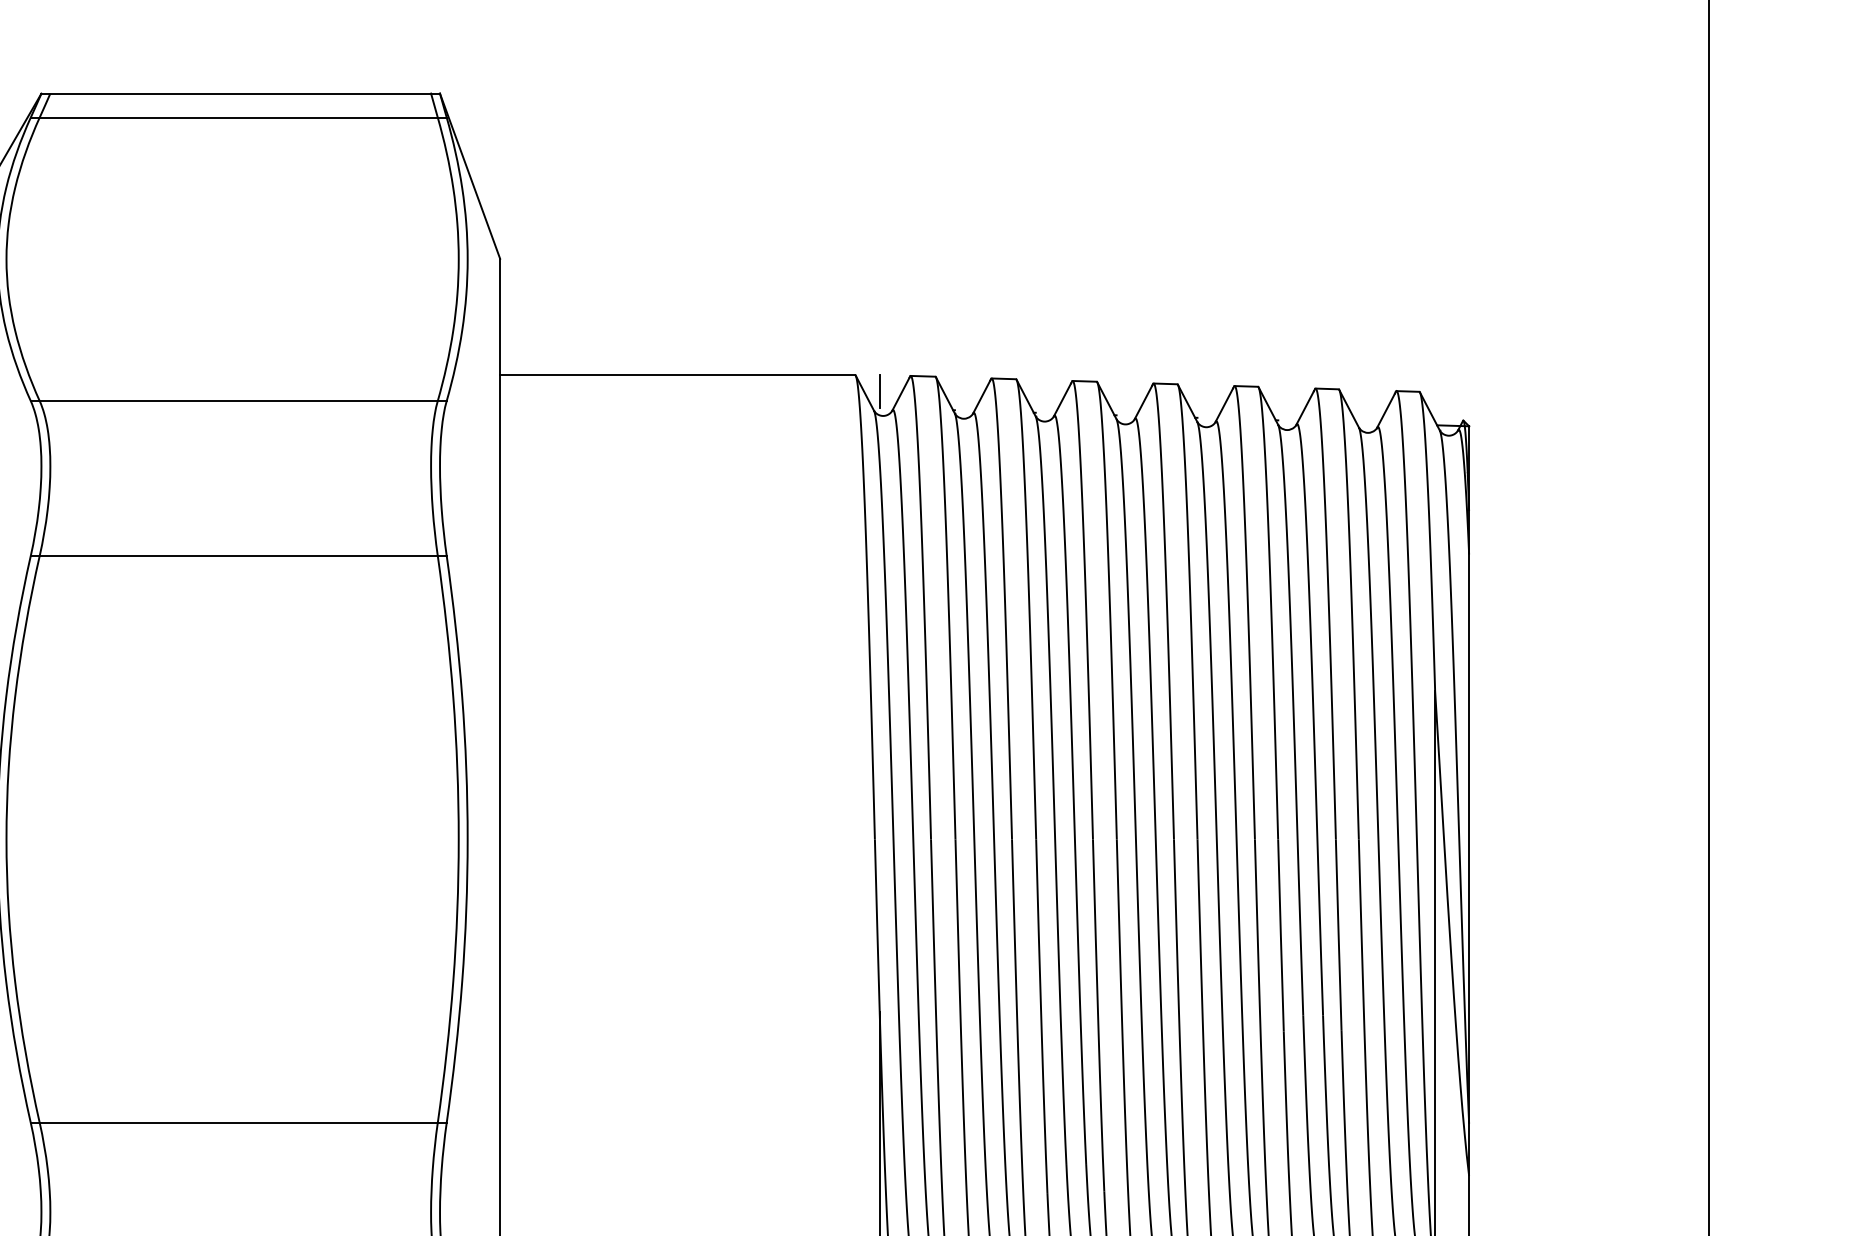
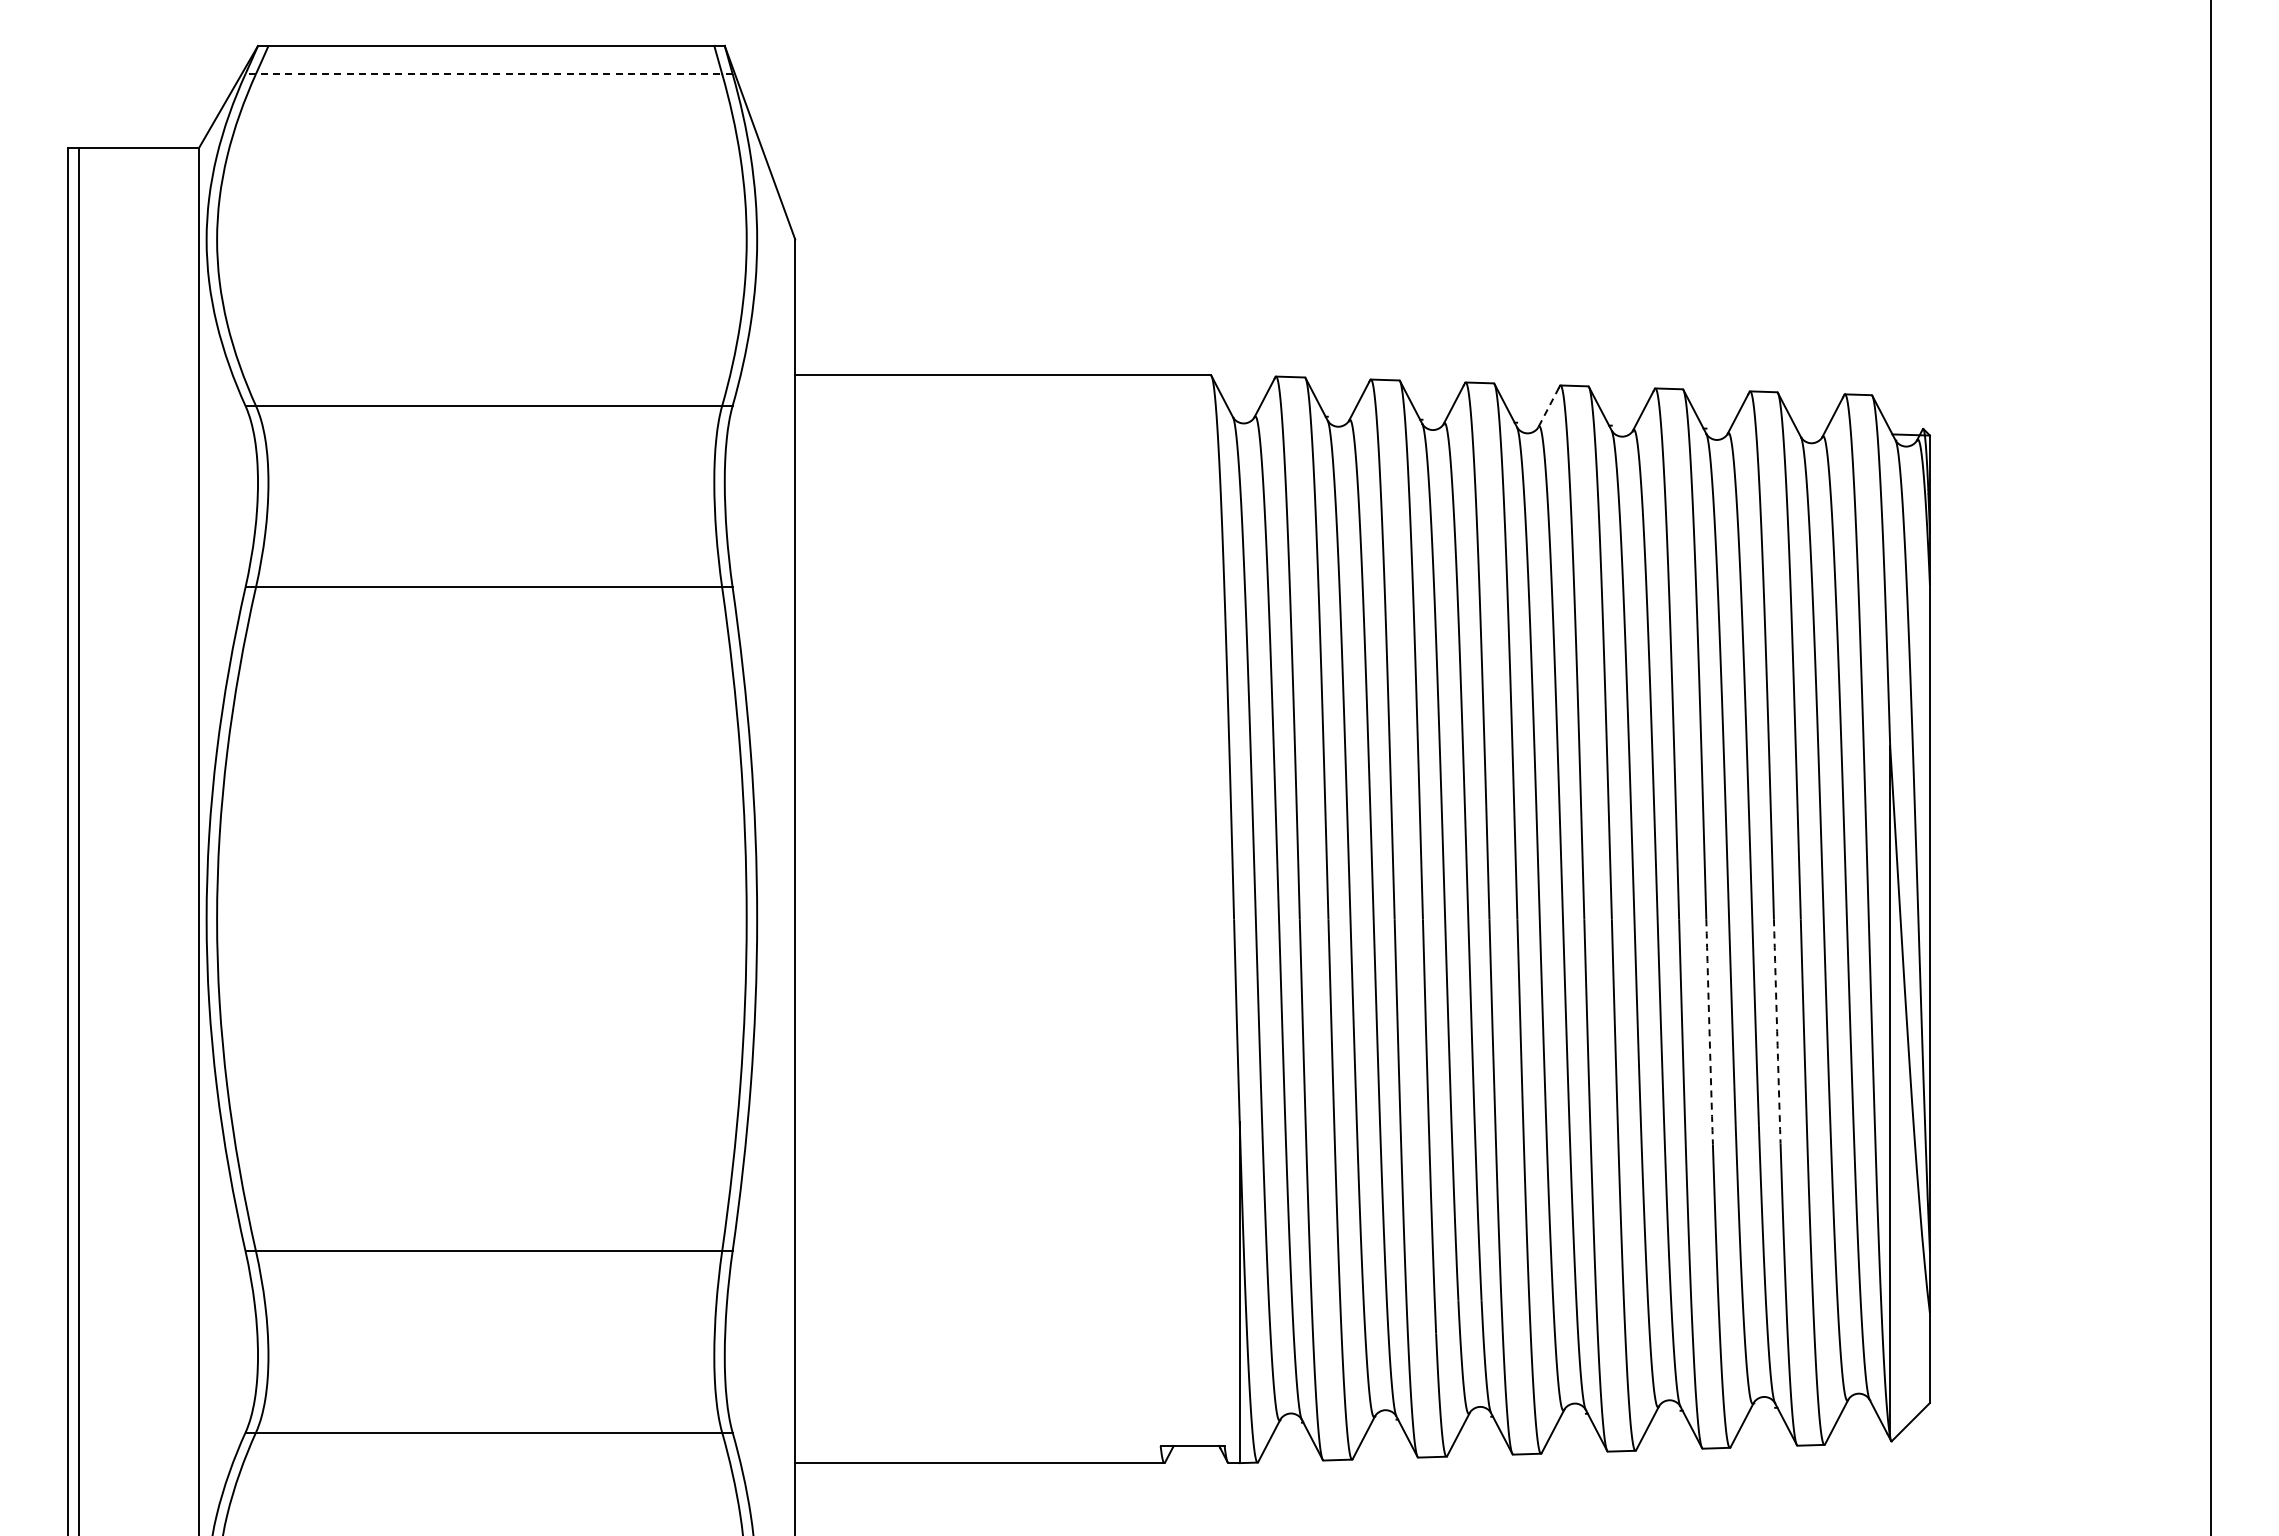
line: (239, 117) -> (489, 73), solid -> dashed
line: (879, 391) -> (1239, 394), removed
line: (1143, 402) -> (1548, 407), solid -> dashed
arc: (1280, 935) -> (1709, 1031), solid -> dashed
arc: (1338, 935) -> (1777, 1031), solid -> dashed

